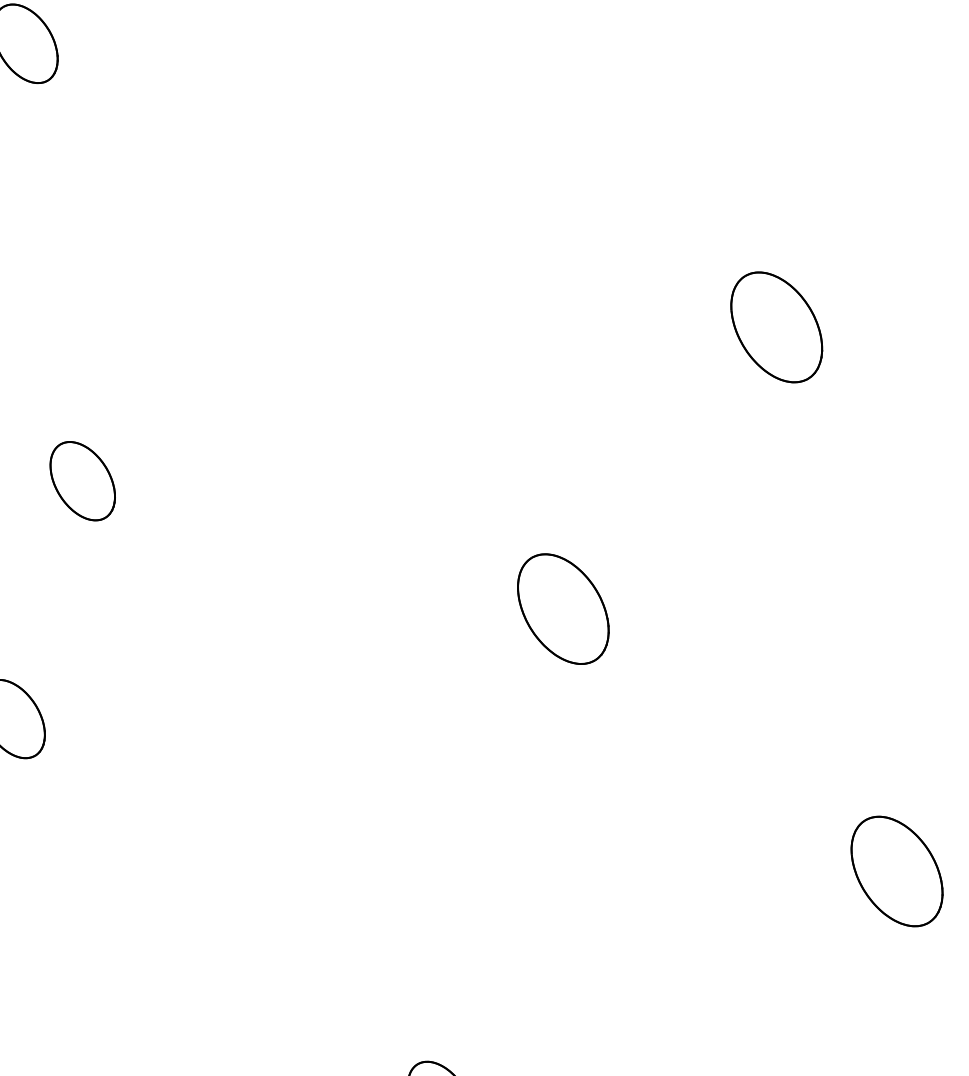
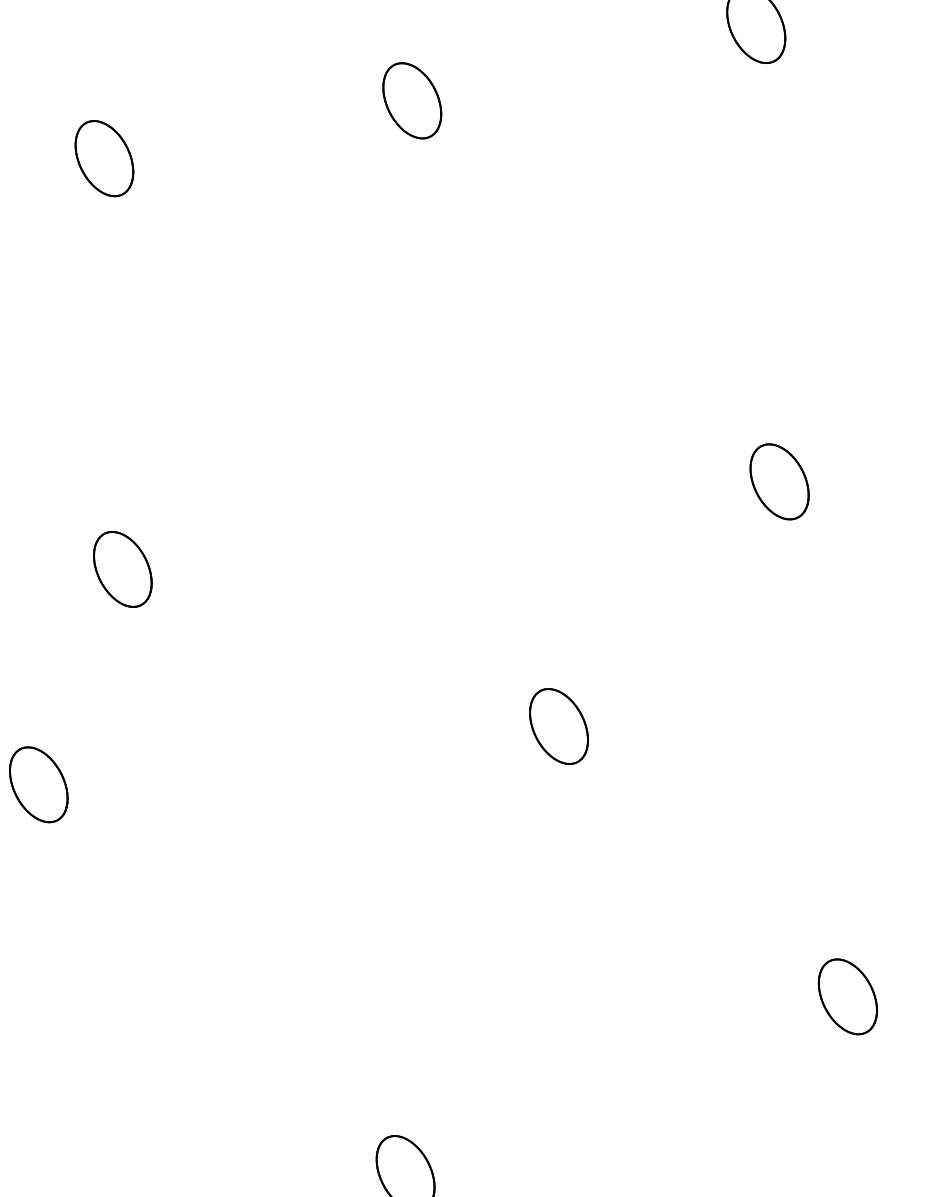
part: (776, 327) -> (779, 481), size x0.71
part: (562, 609) -> (558, 726), size x0.71
part: (896, 871) -> (847, 996), size x0.71

